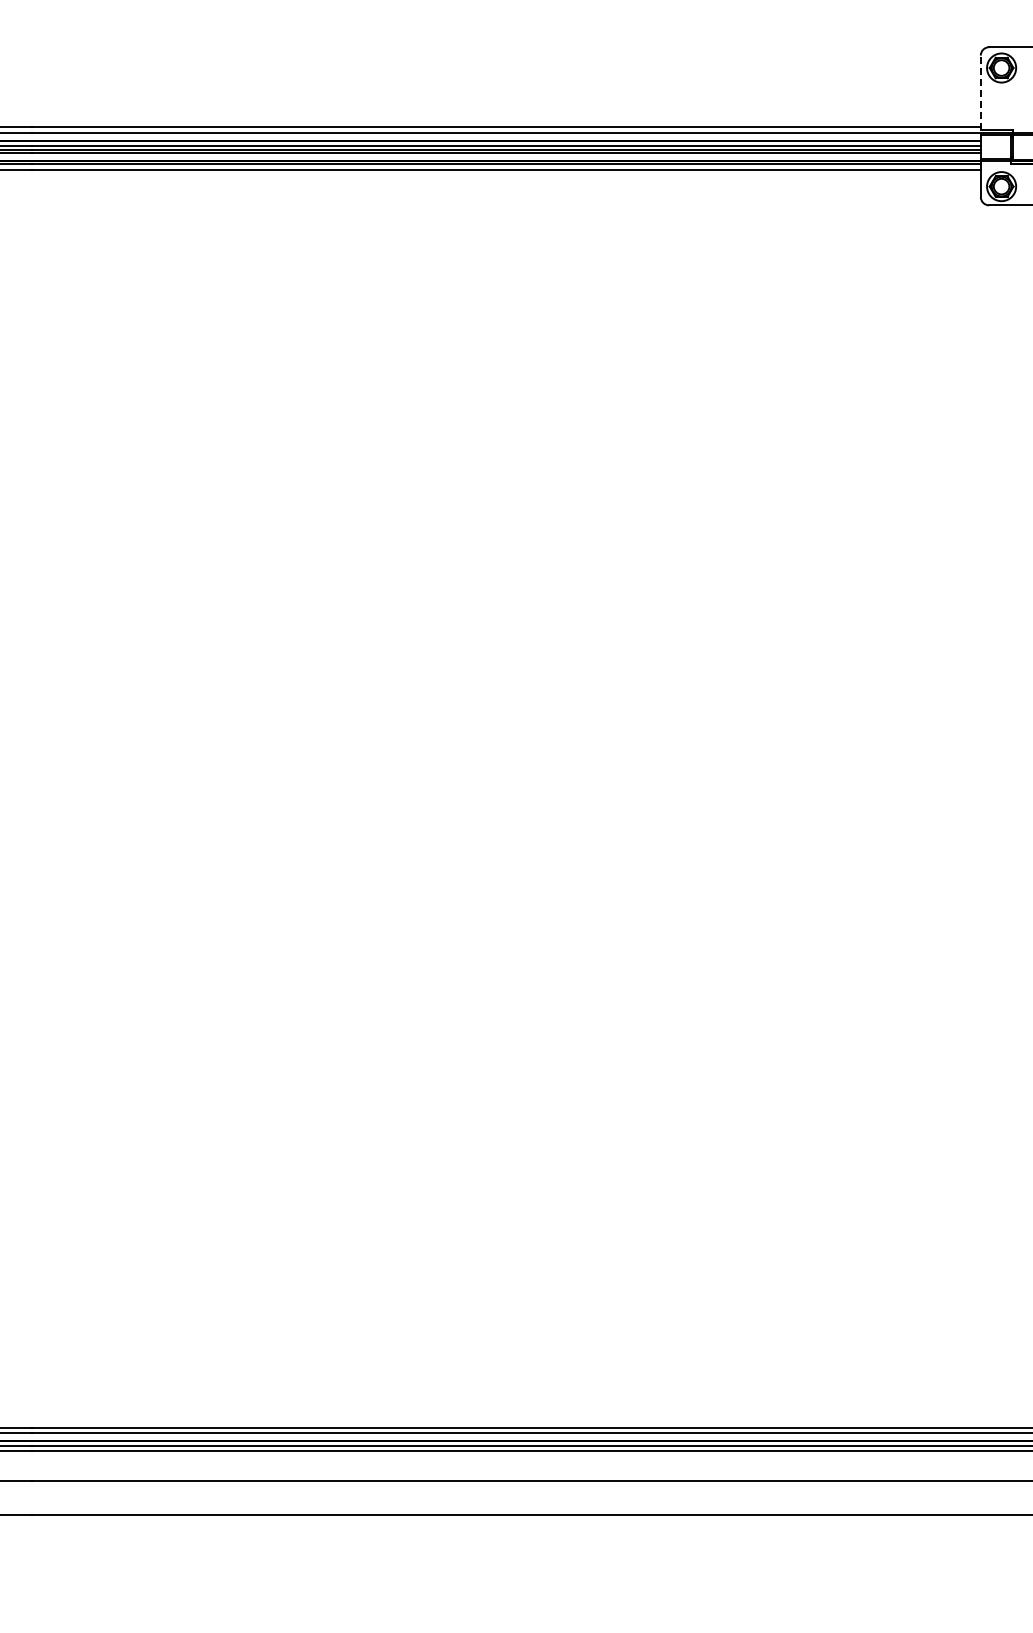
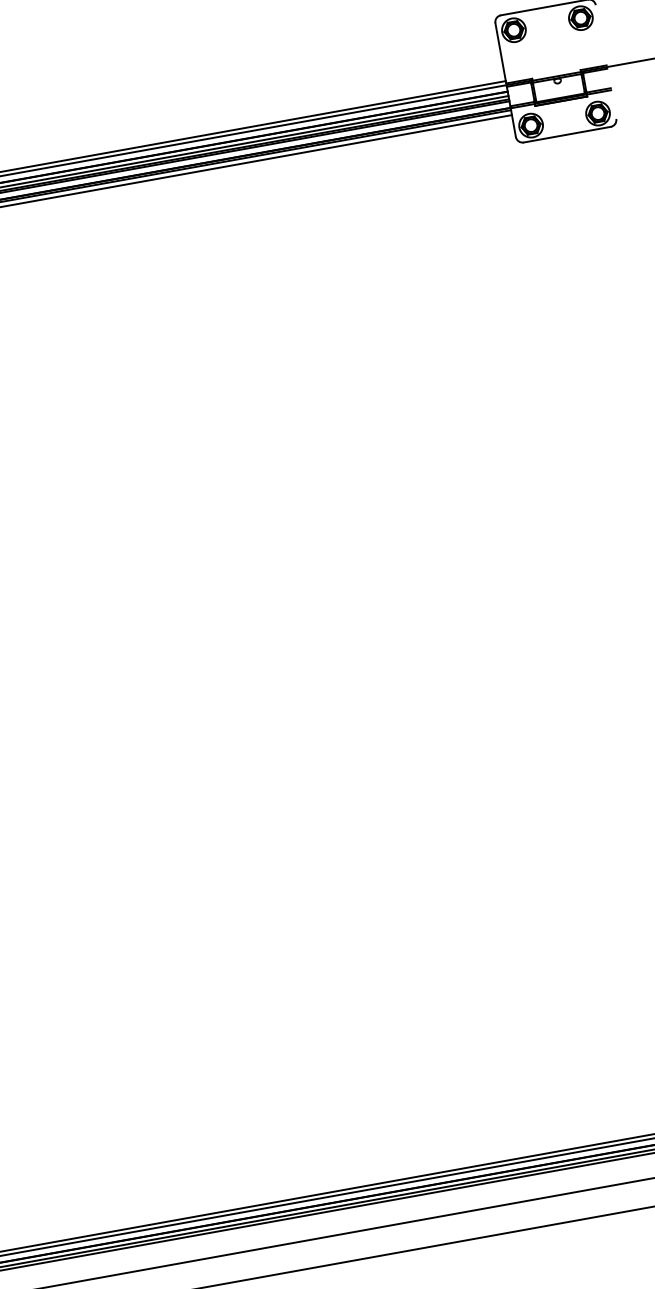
line: (980, 92) -> (500, 52), dashed -> solid

